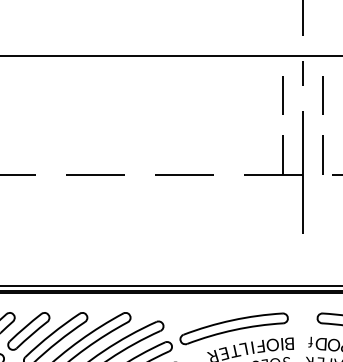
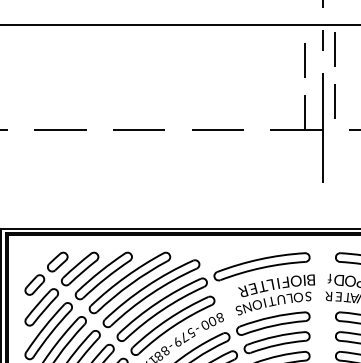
line: (321, 115) -> (334, 66), moved

